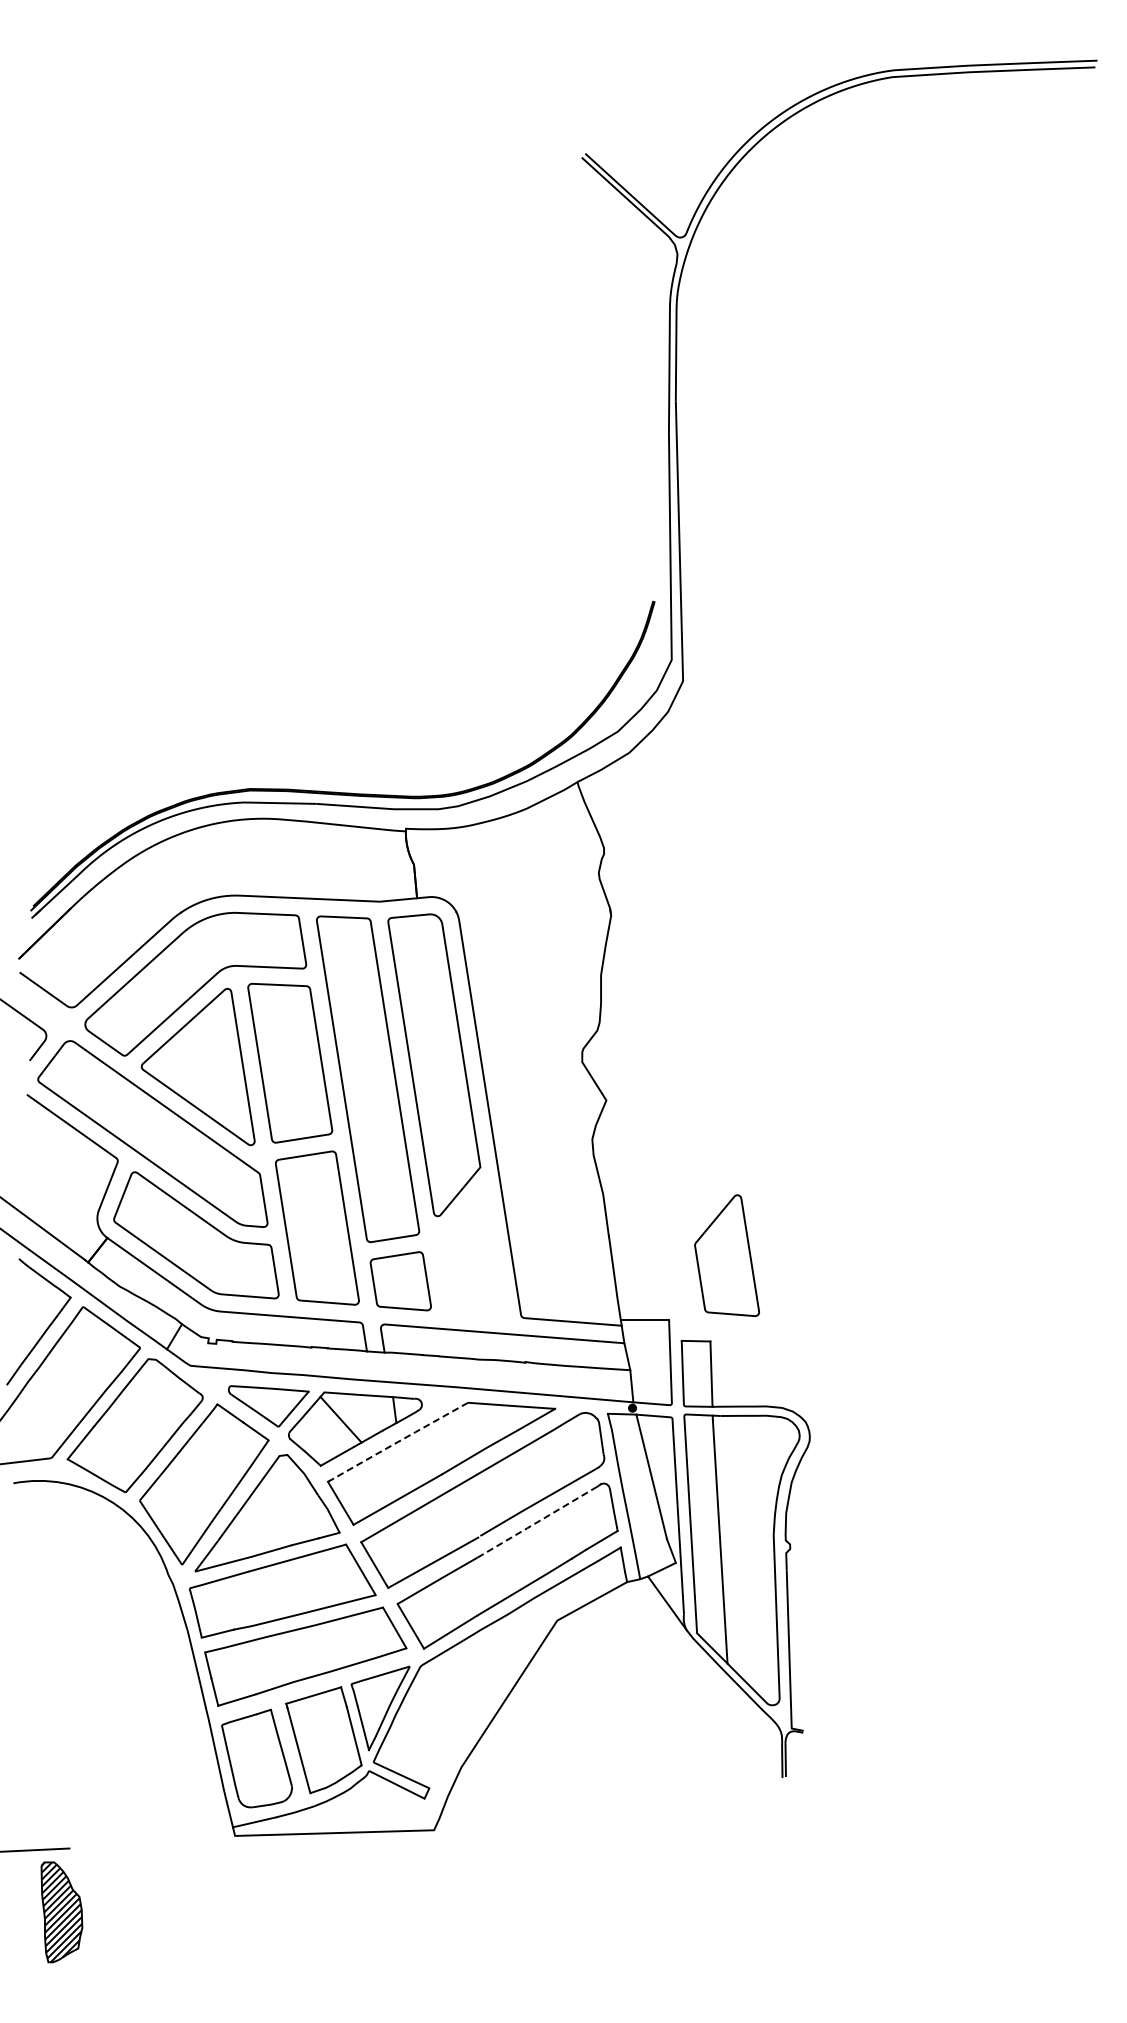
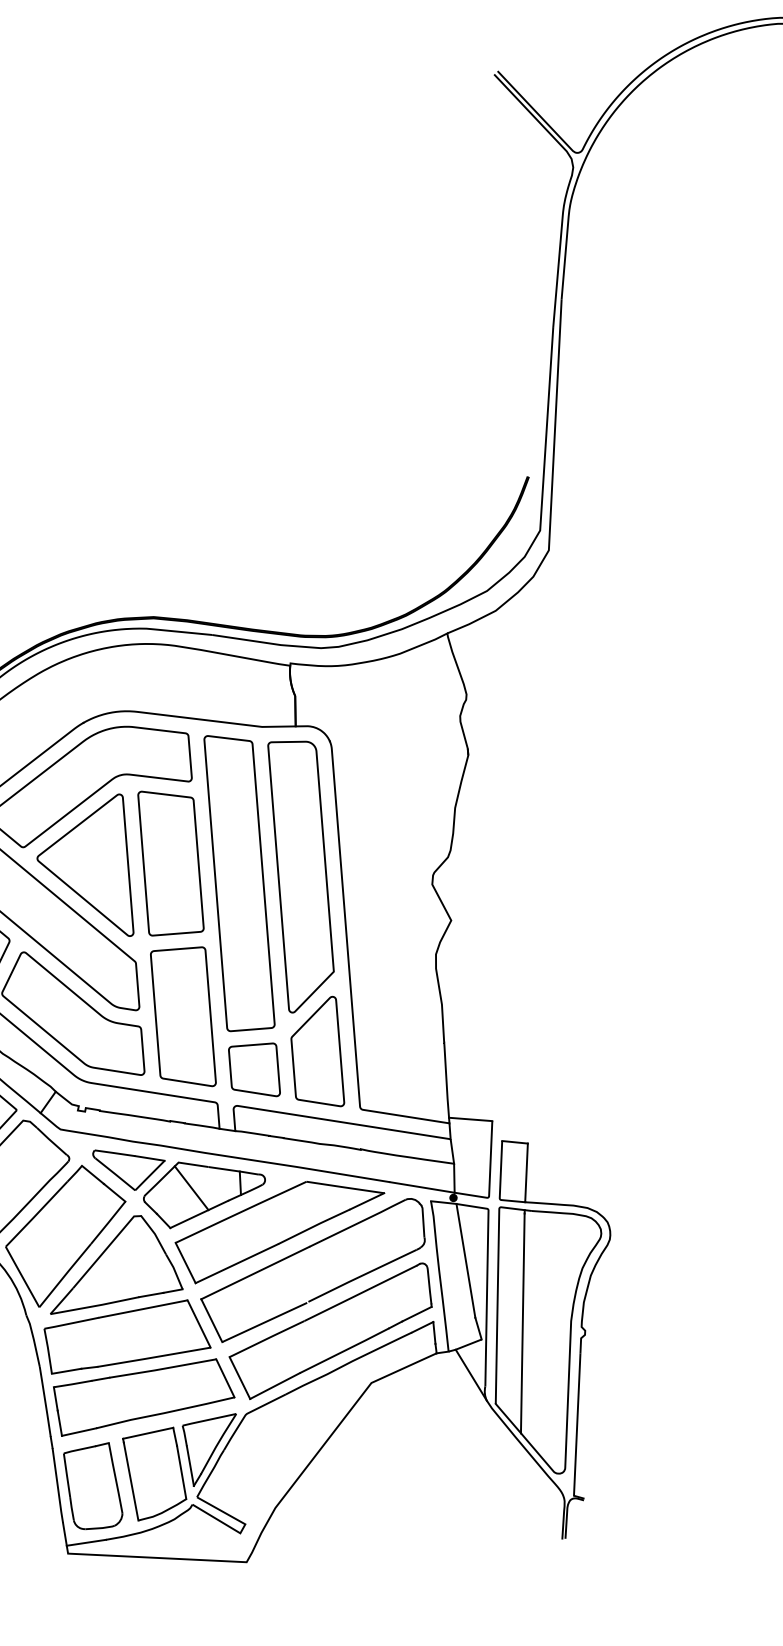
part: (726, 1255) -> (318, 1050), moved
line: (398, 1441) -> (241, 1211), dashed -> solid
line: (537, 1522) -> (360, 1293), dashed -> solid

